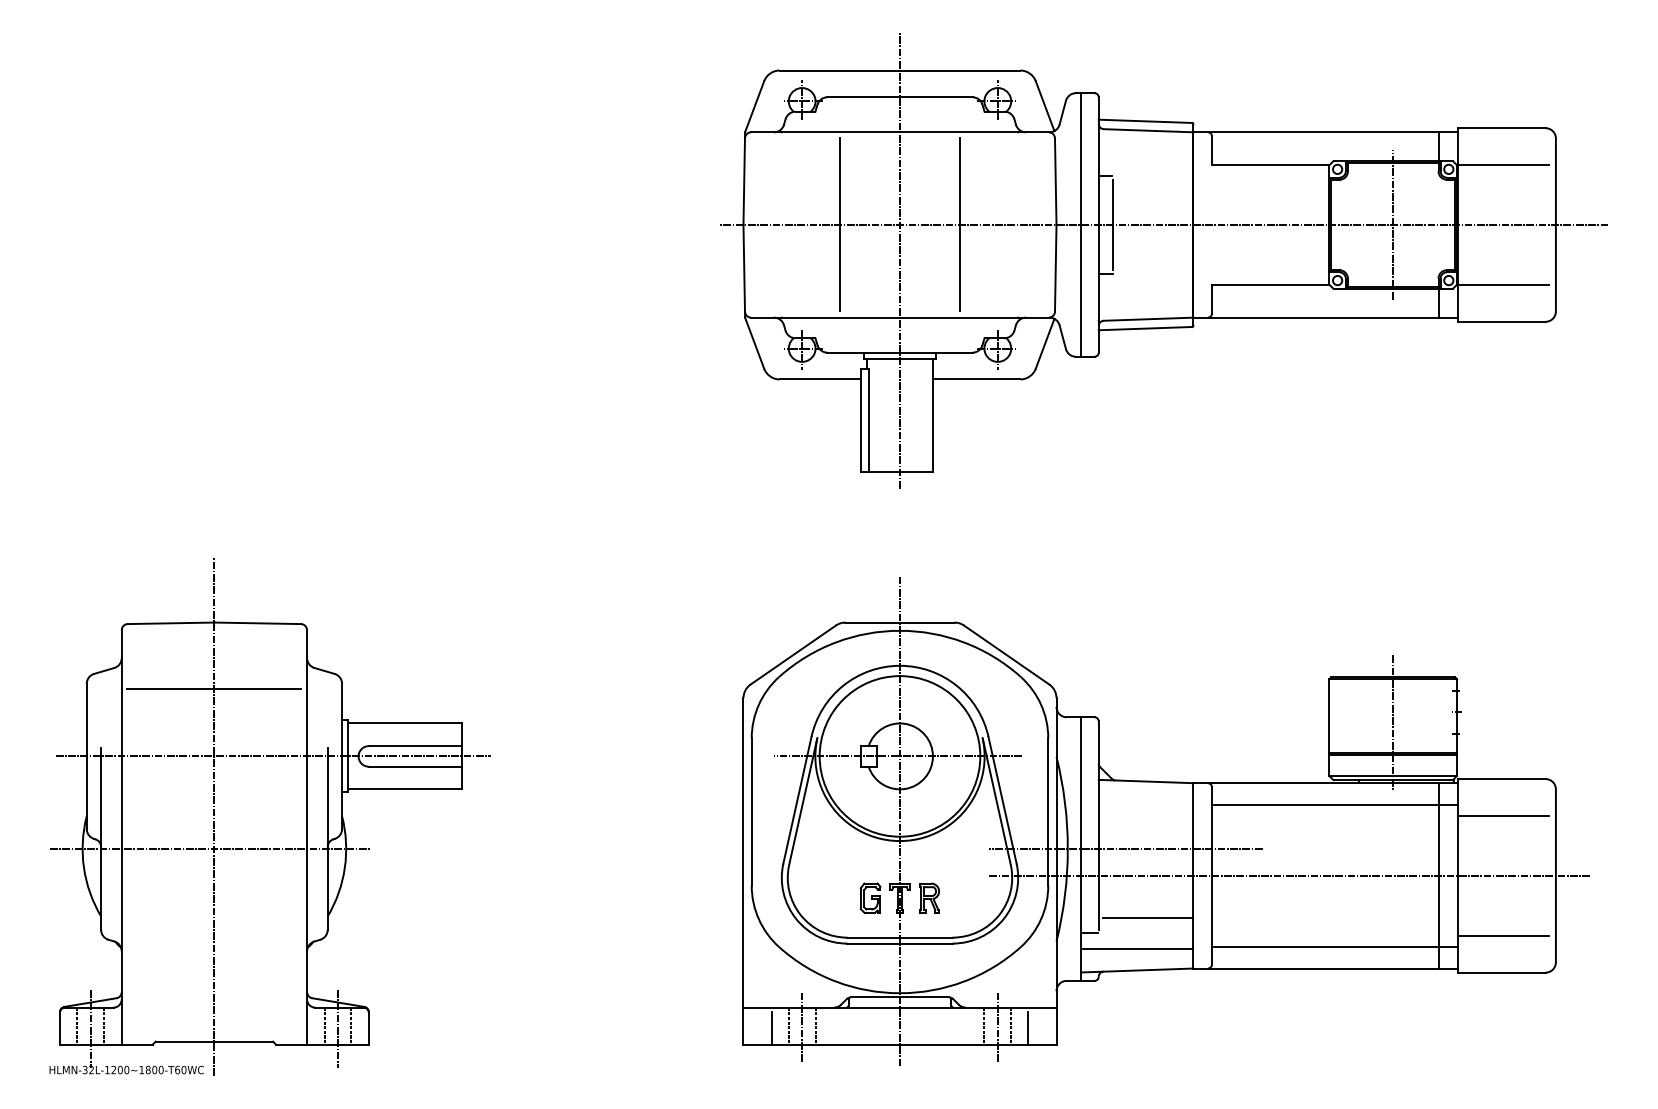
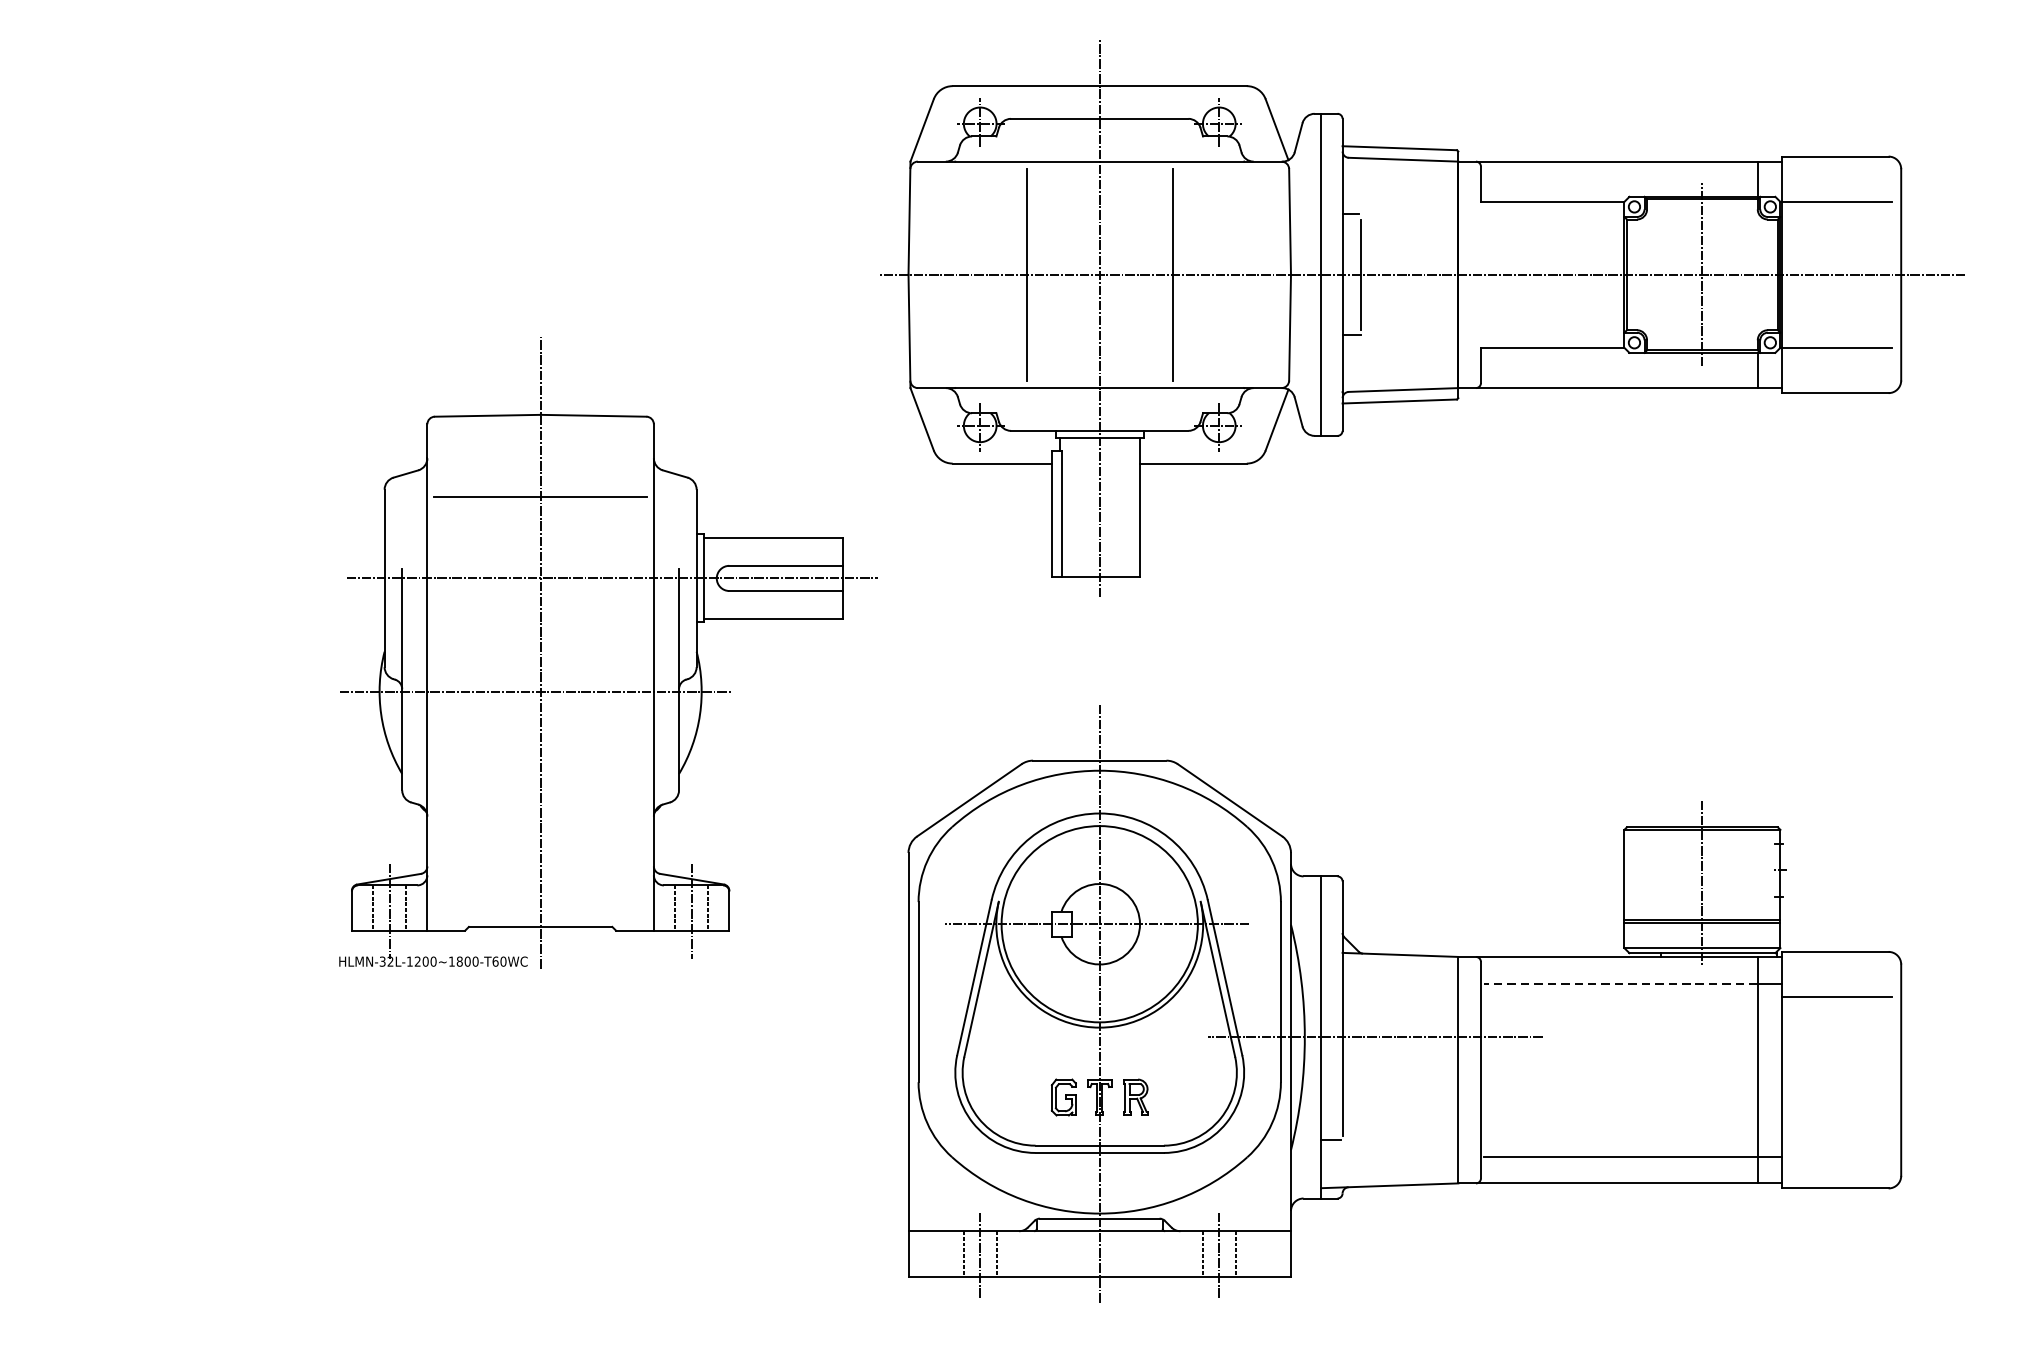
line: (1325, 805) -> (1619, 984), solid -> dashed
part: (269, 816) -> (607, 651), moved
line: (1289, 875) -> (1575, 1069), removed
line: (1147, 918) -> (1402, 1122), removed
line: (1503, 935) -> (1837, 1143), removed
line: (1137, 949) -> (1389, 1160), removed
line: (772, 1027) -> (943, 1255), removed
line: (1027, 1027) -> (1255, 1255), removed

